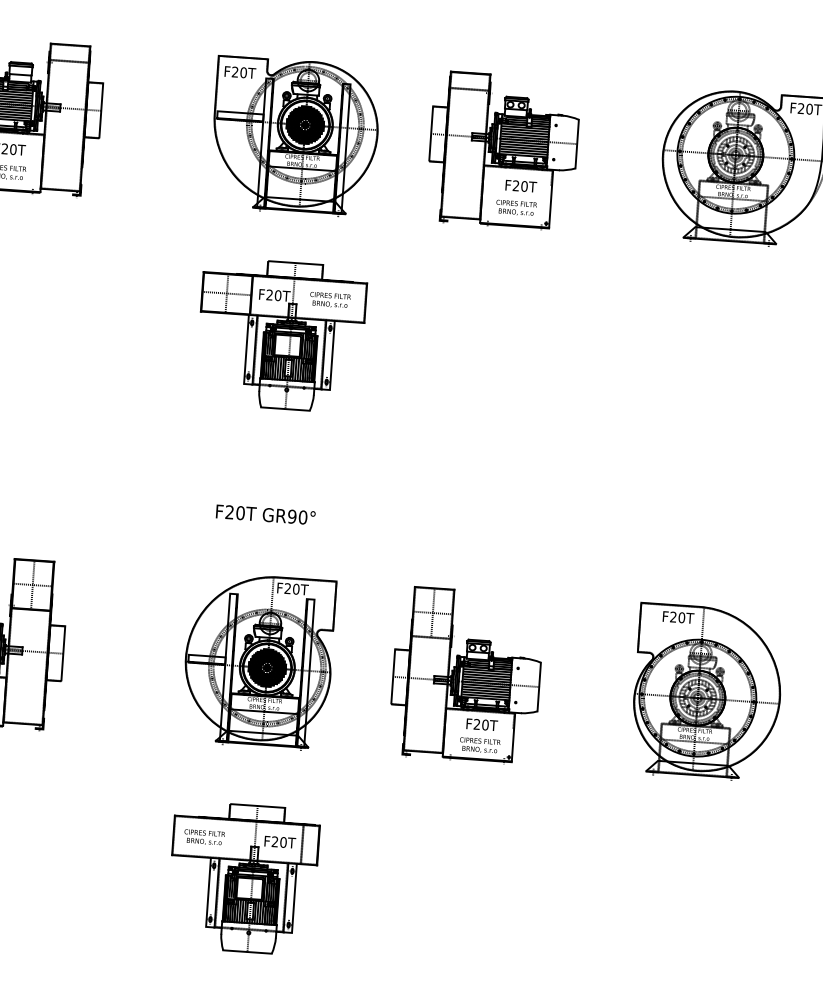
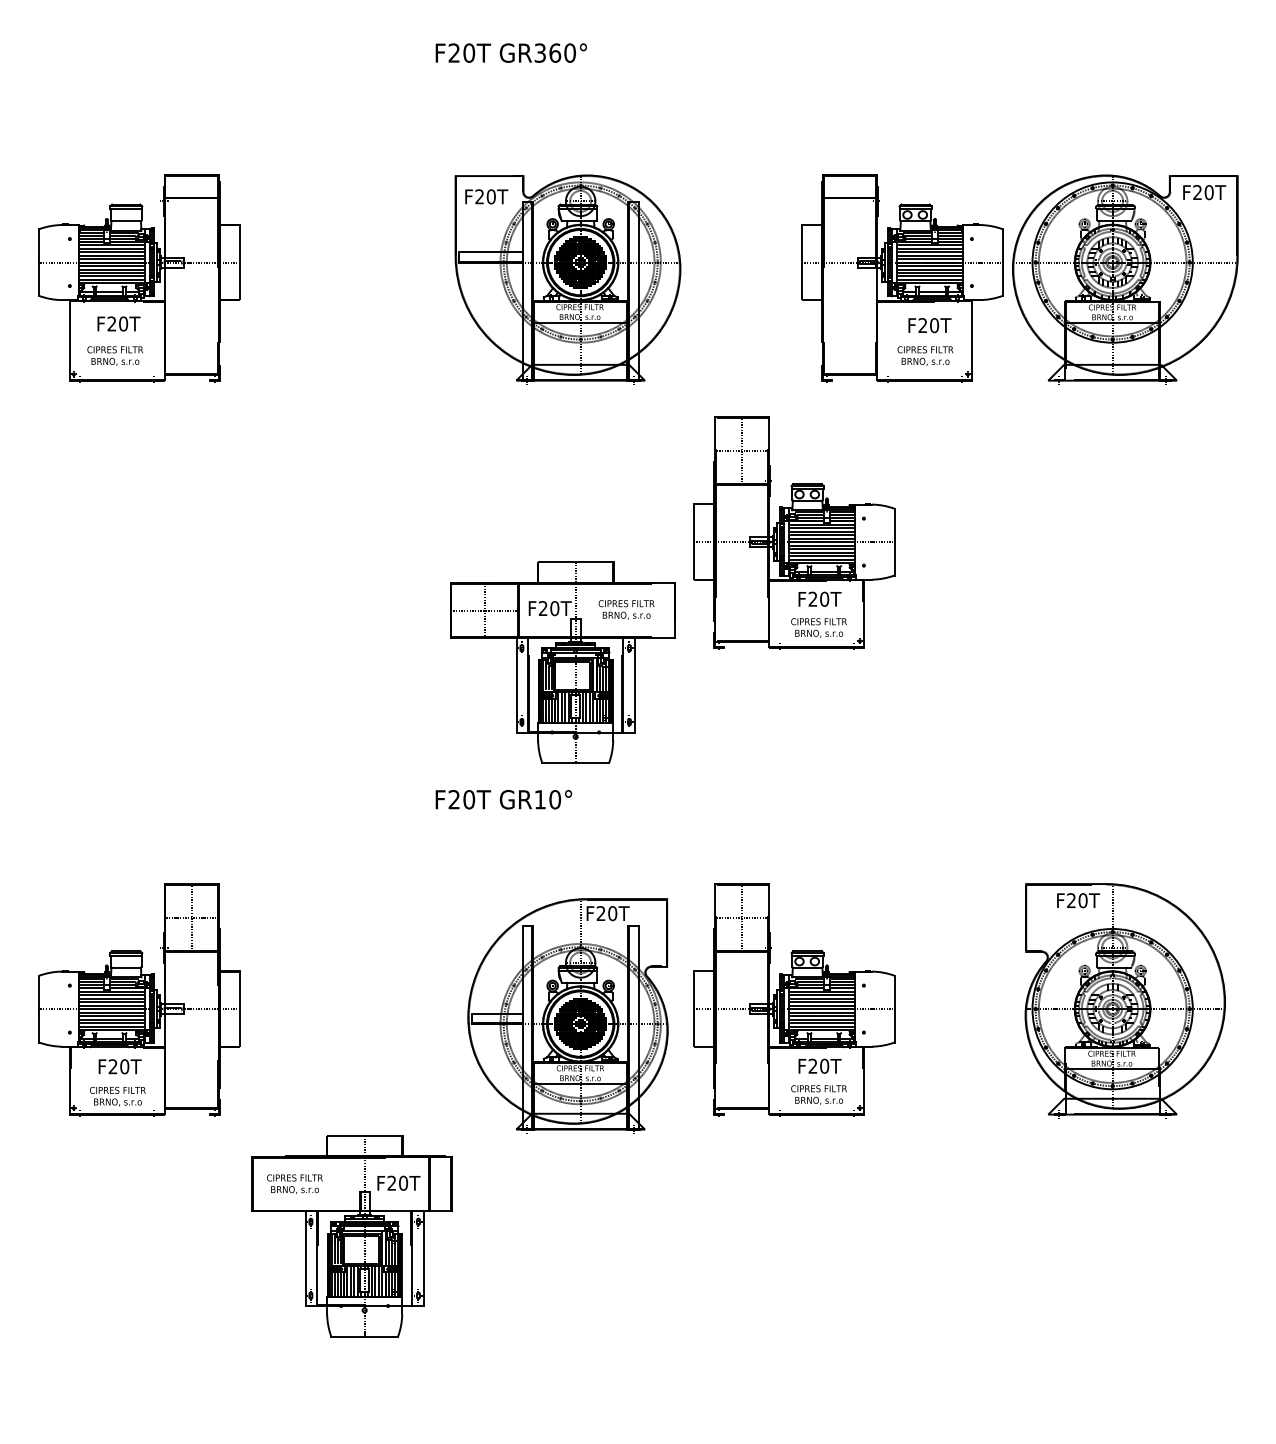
part: (294, 136) -> (567, 279), moved
part: (503, 150) -> (902, 278), moved
part: (280, 335) -> (562, 662), moved
part: (490, 335) -> (794, 532), added
text: (292, 516) -> (540, 799), GR90° -> GR10°
part: (258, 661) -> (567, 1015), moved
part: (243, 878) -> (351, 1236), moved

